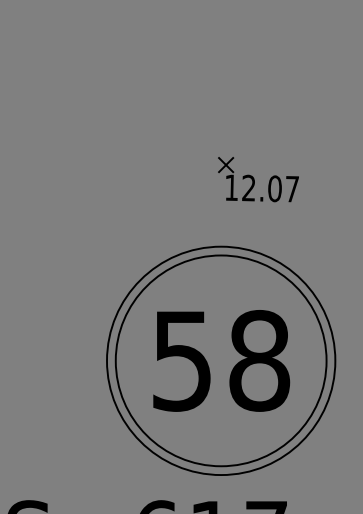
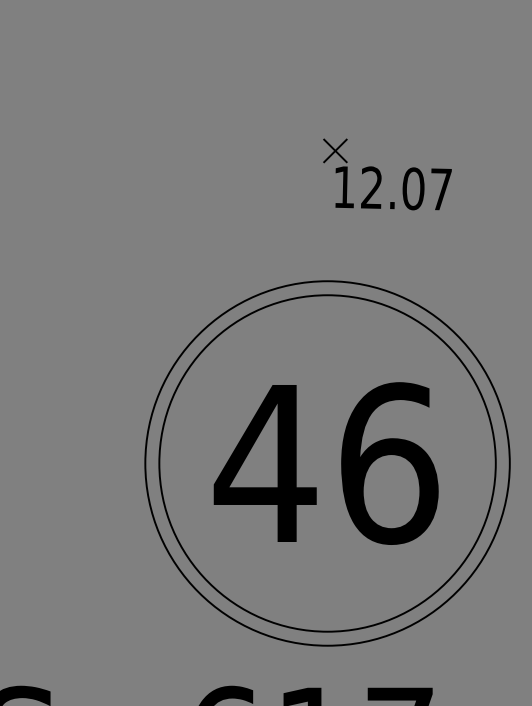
text: (220, 360) -> (326, 462), 58 -> 46

